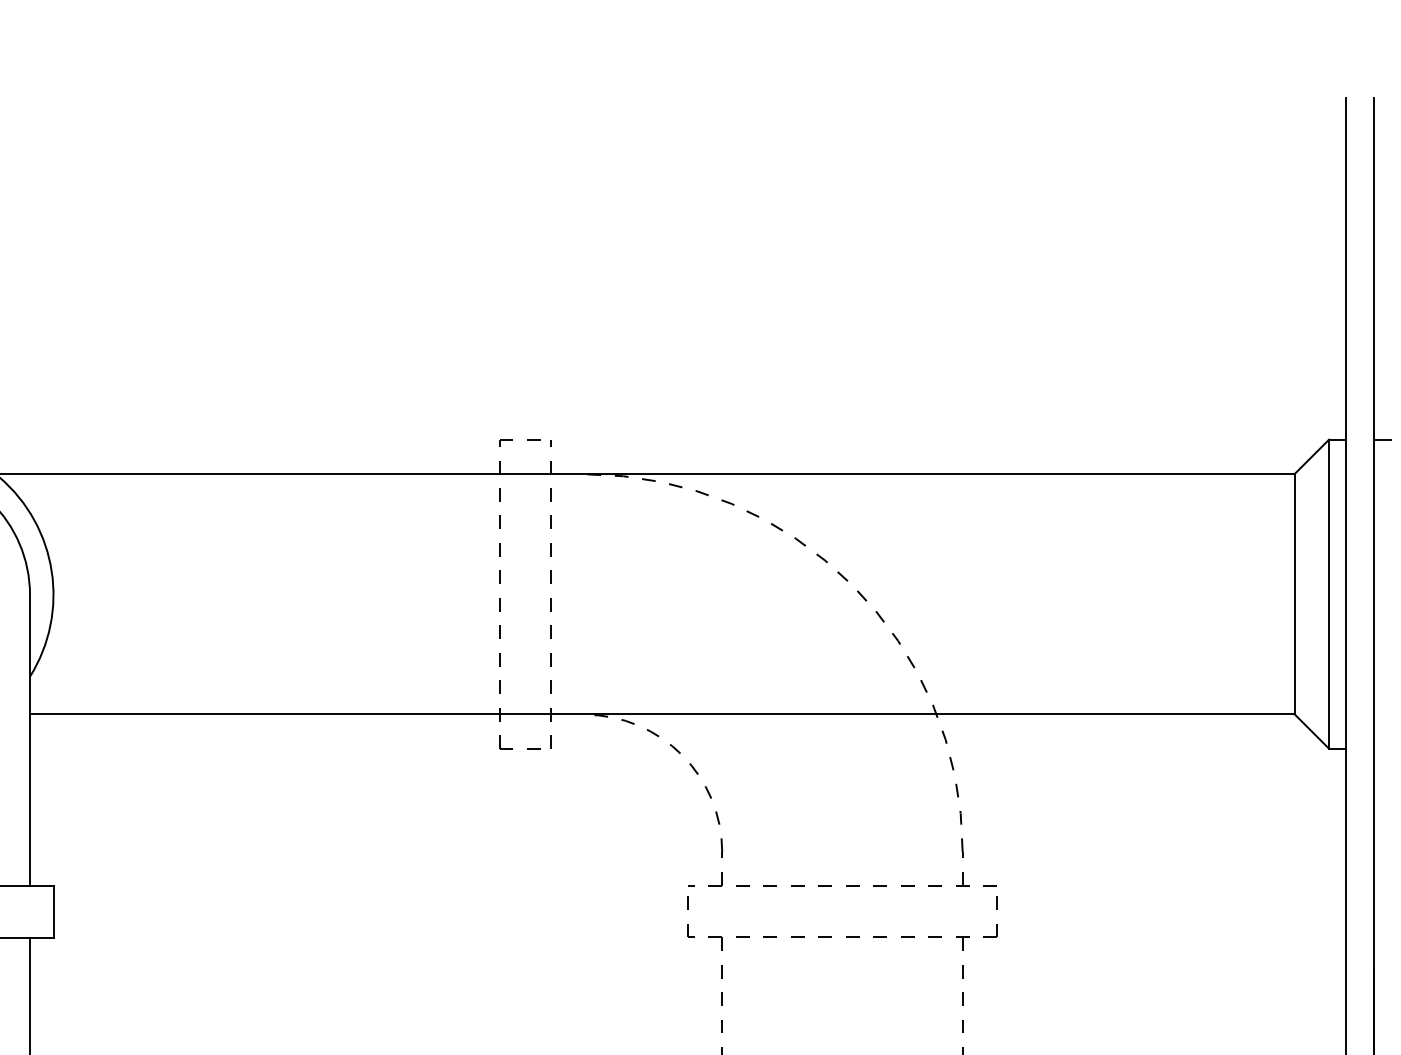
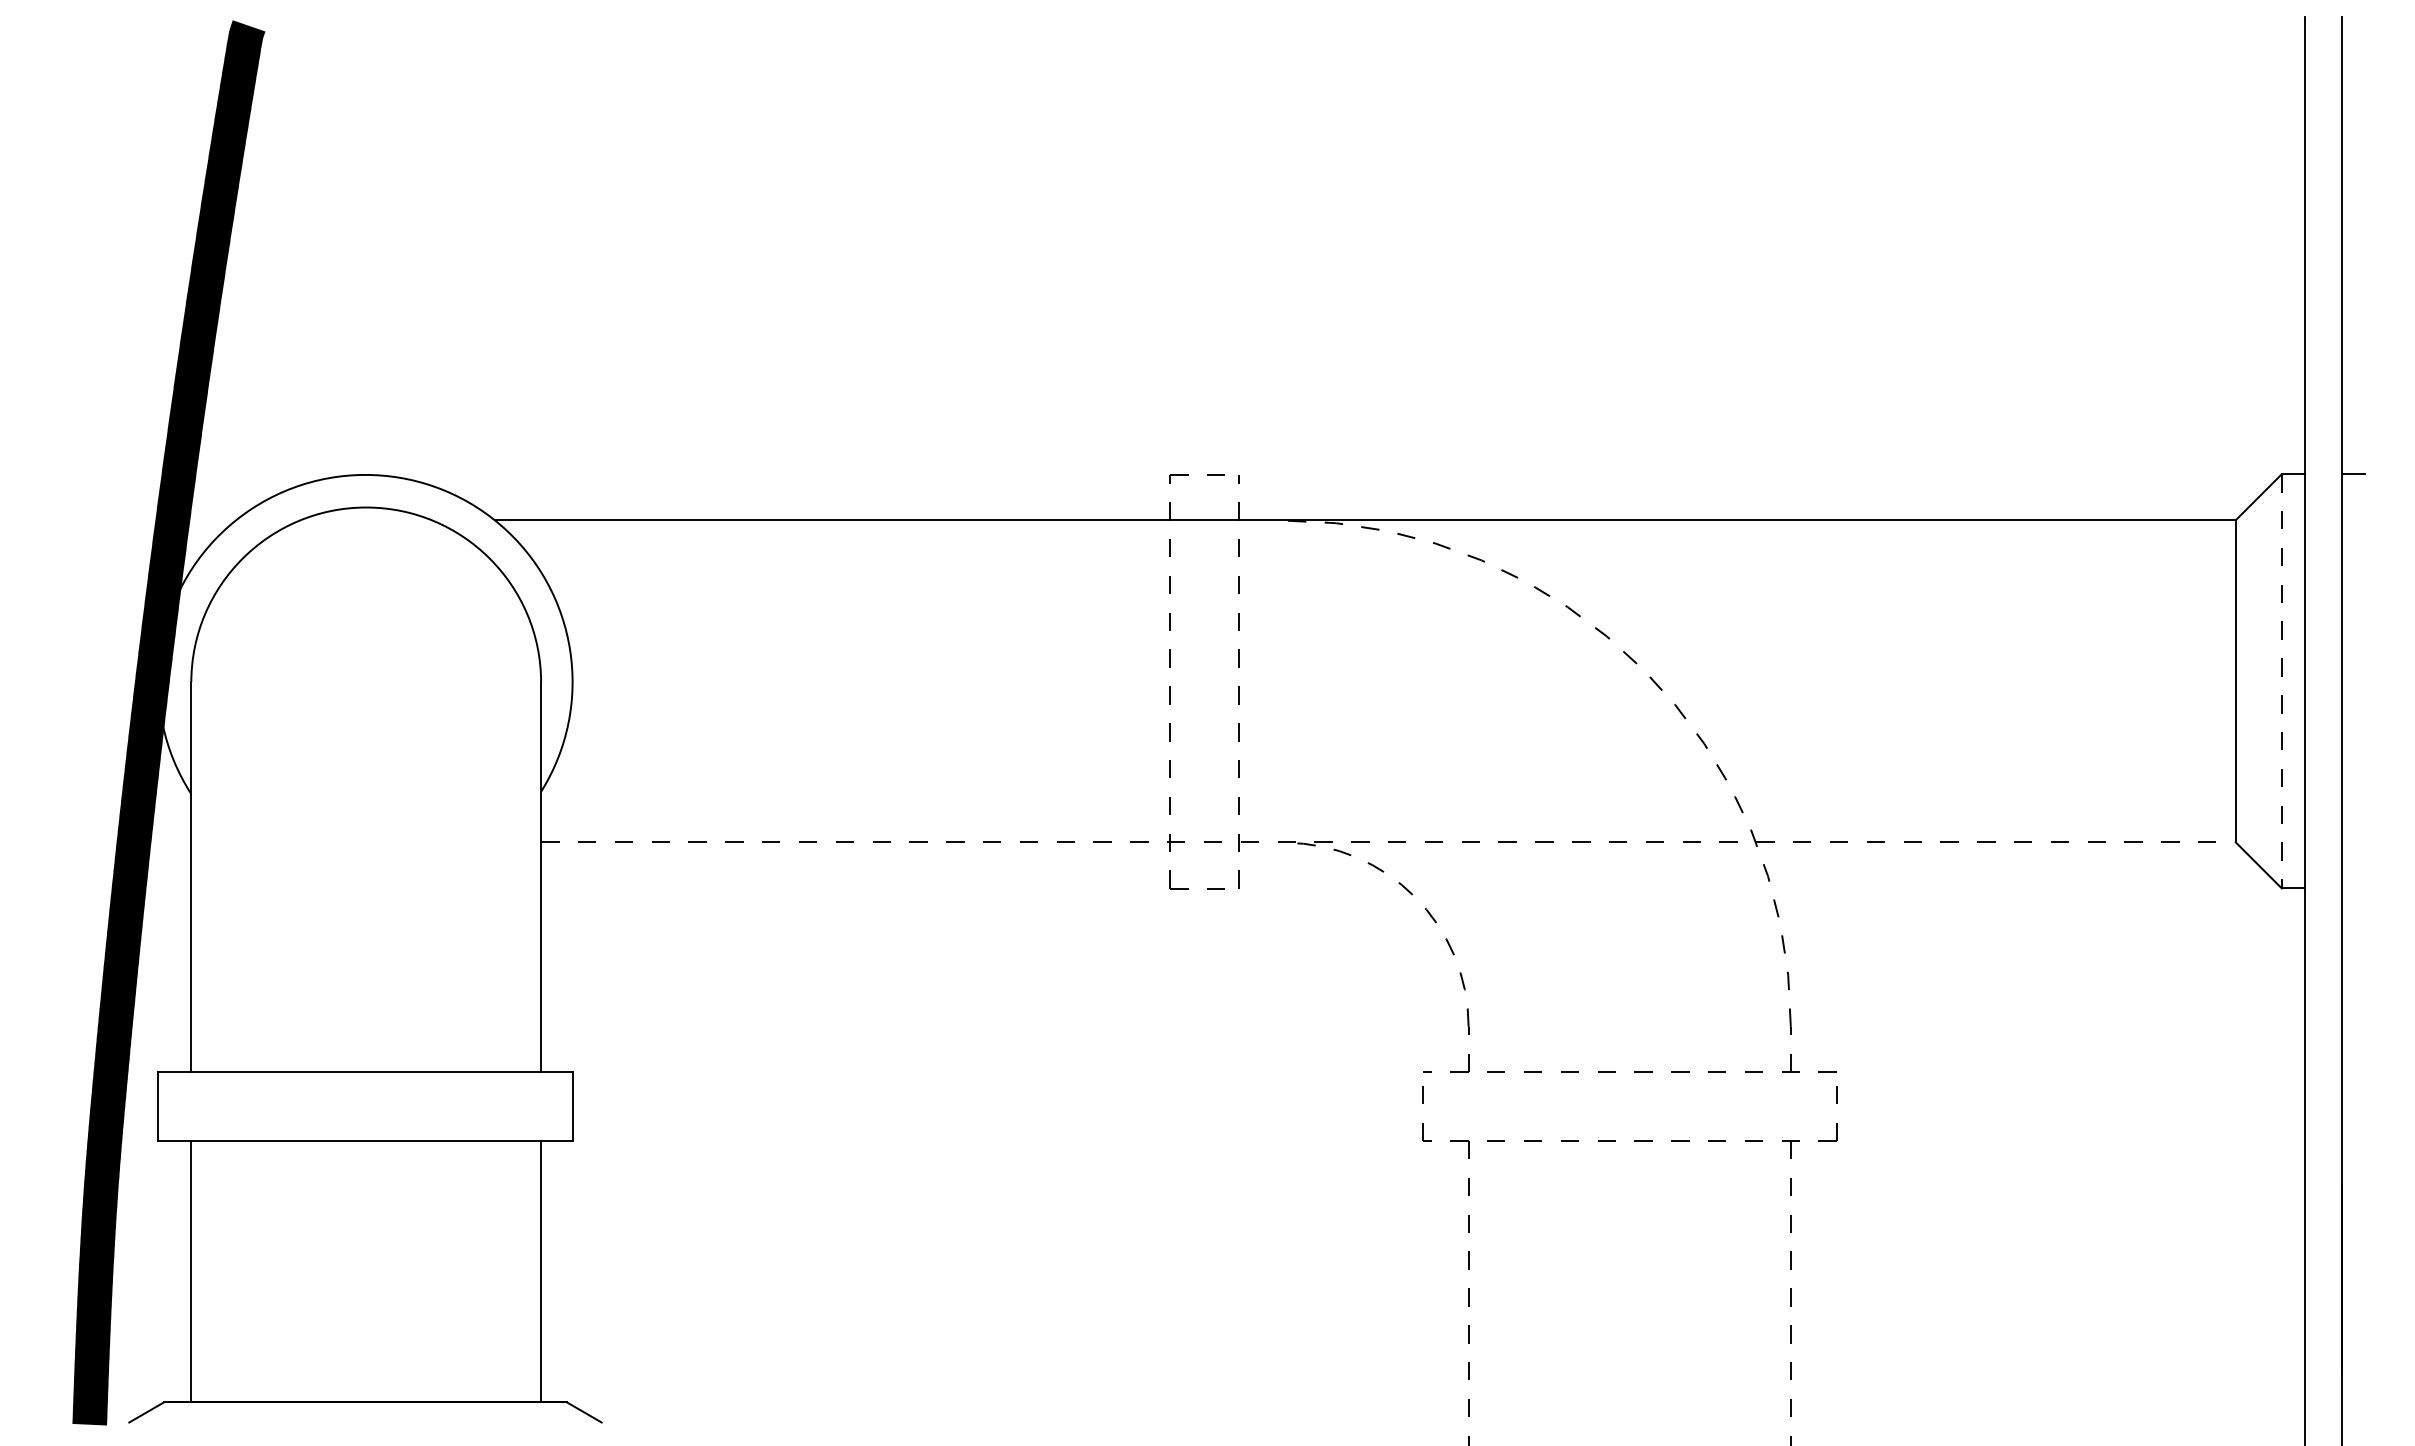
line: (1328, 594) -> (2281, 681), solid -> dashed
line: (662, 714) -> (1388, 842), solid -> dashed

